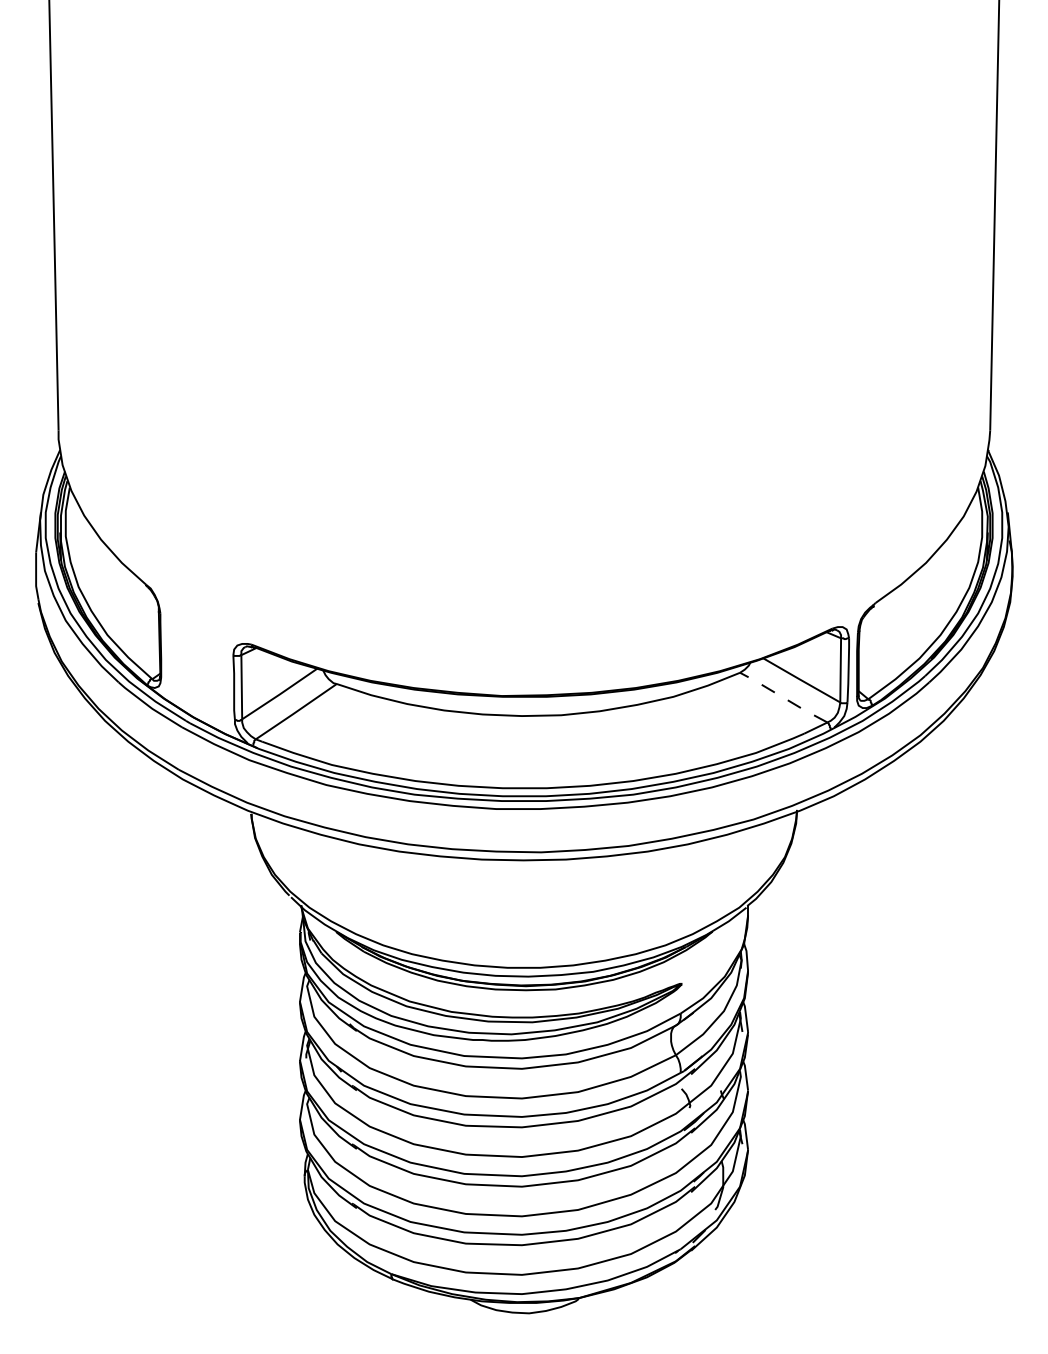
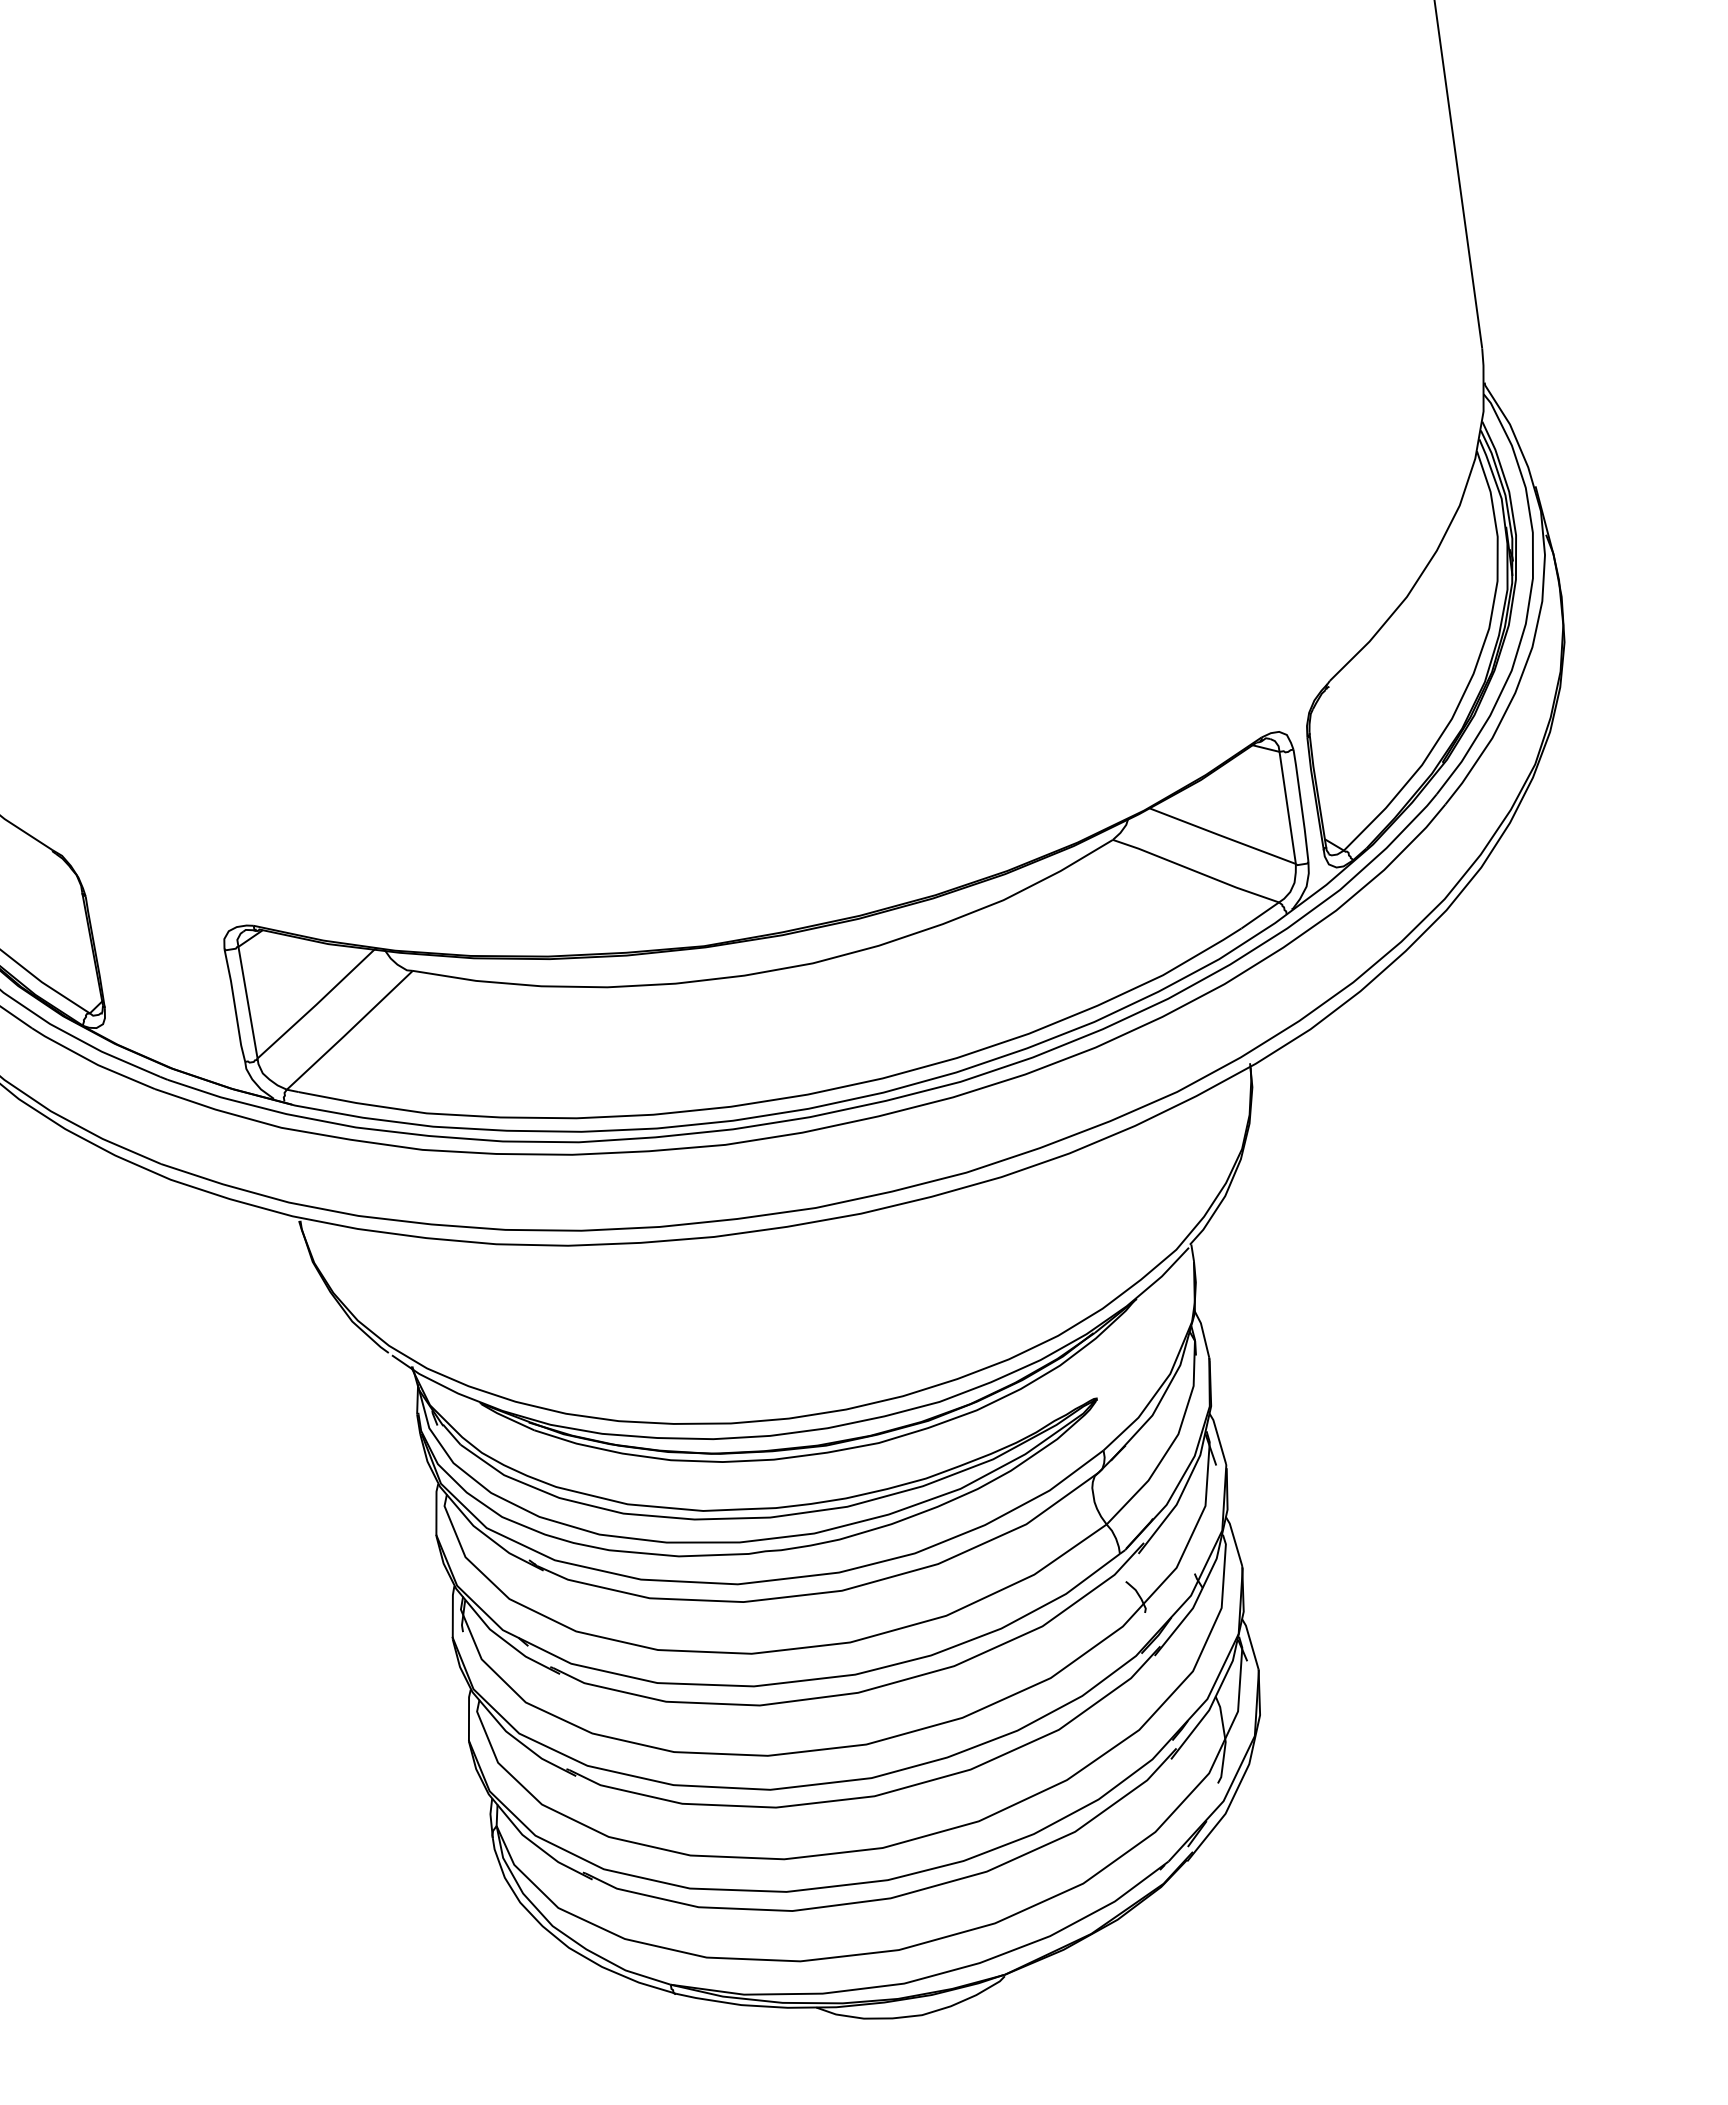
line: (783, 697) -> (1195, 870), dashed -> solid

